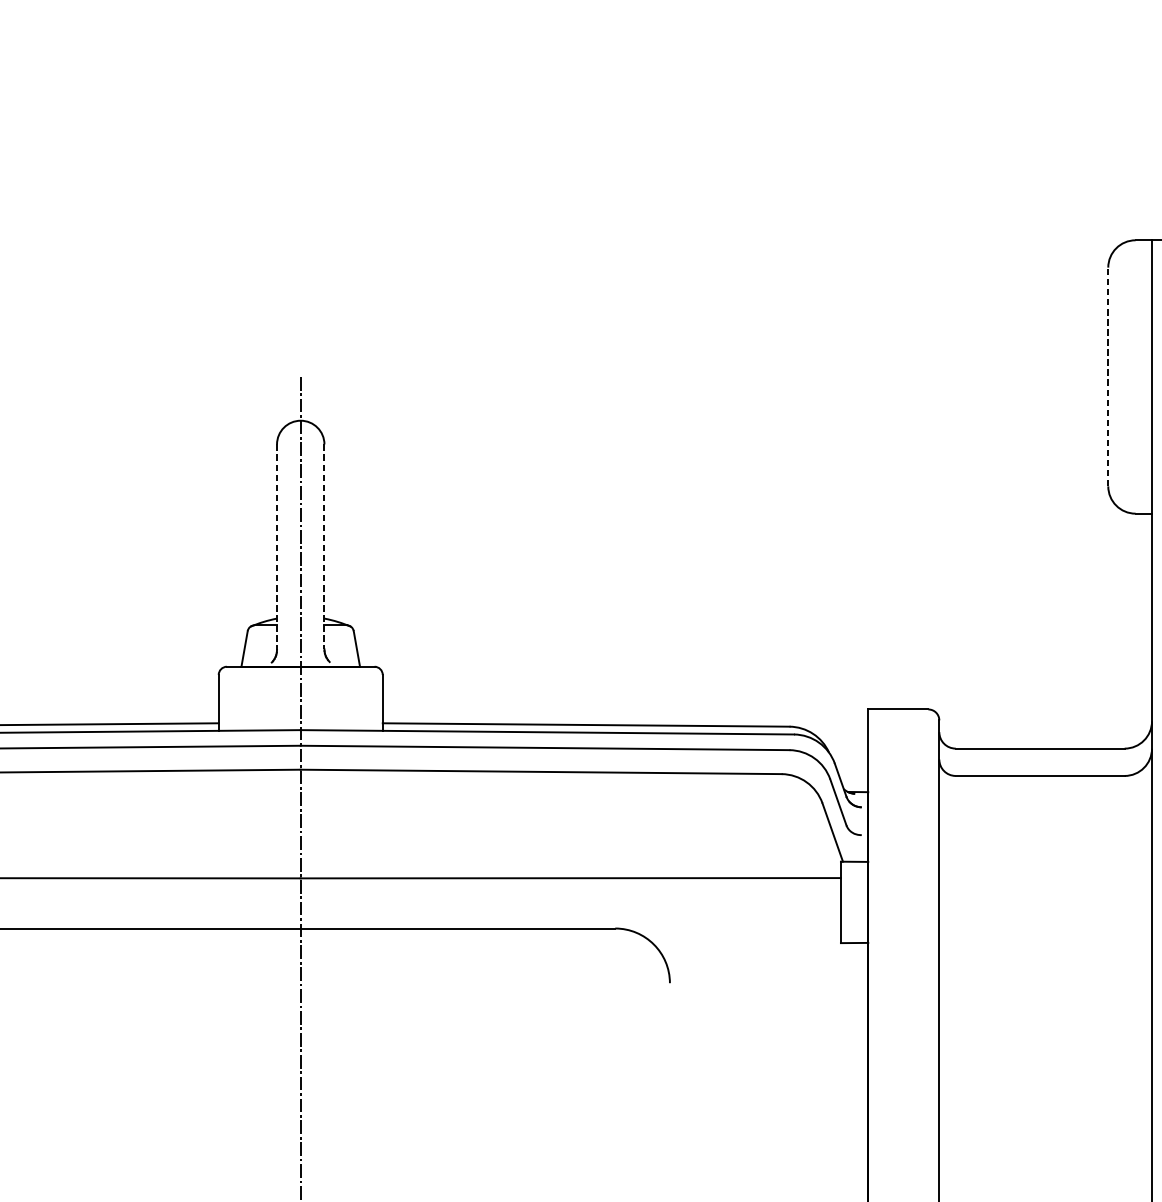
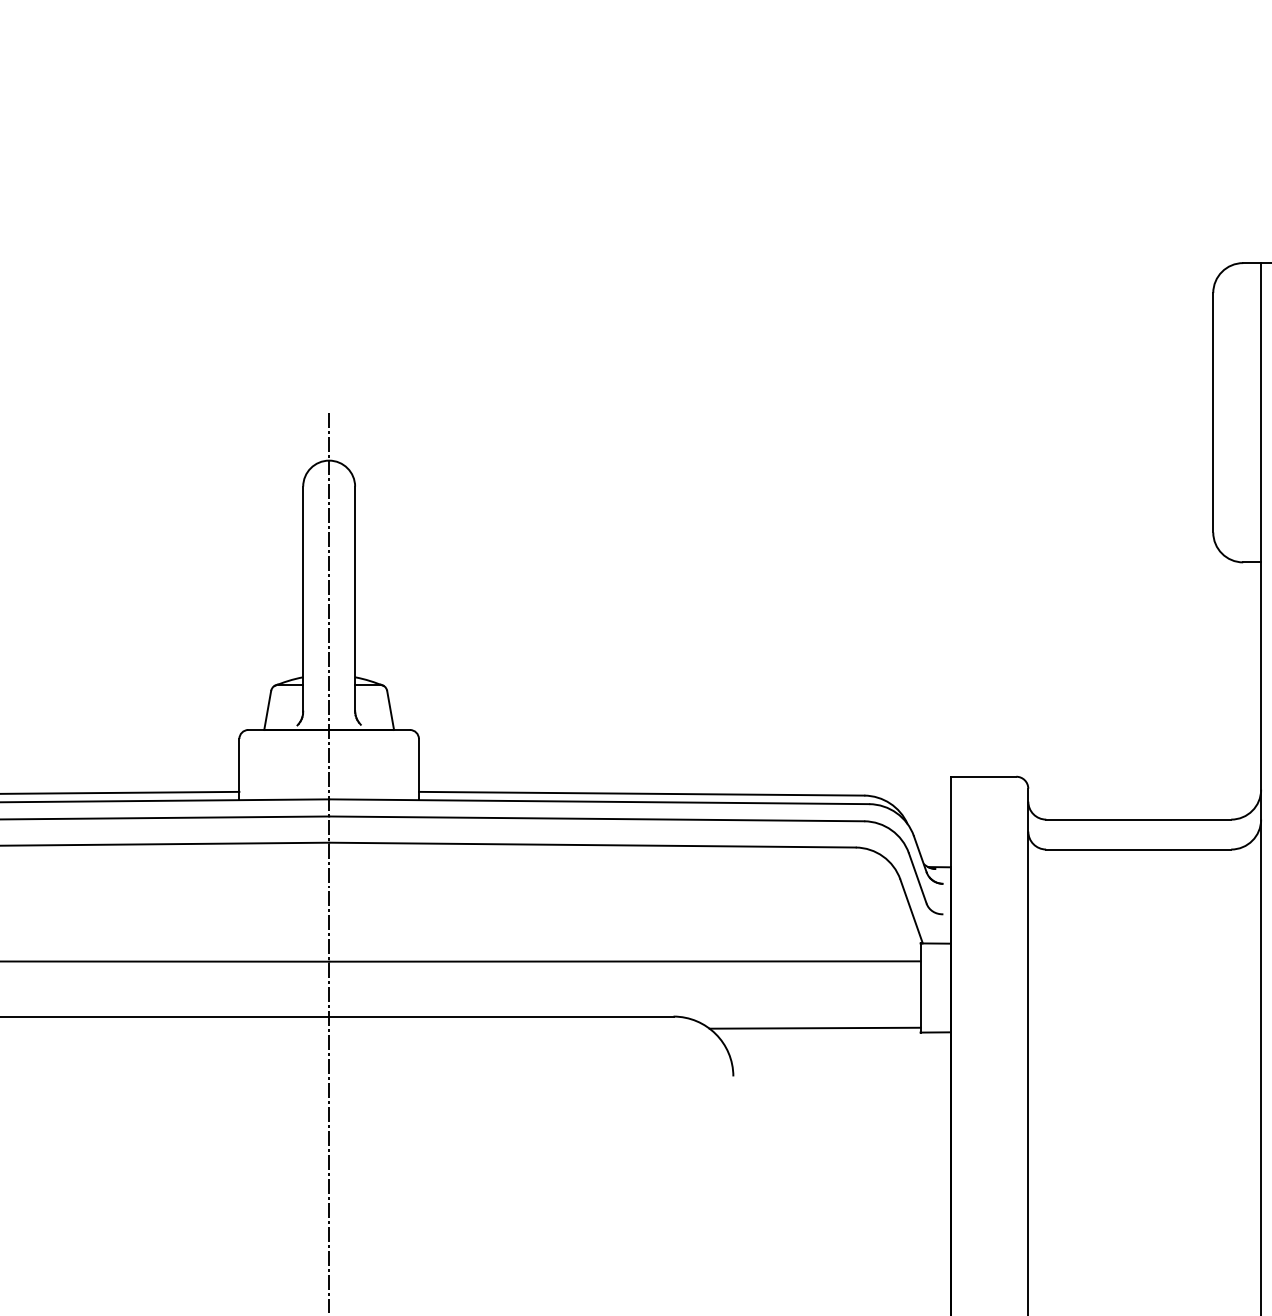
line: (1108, 376) -> (1213, 412), dashed -> solid
line: (277, 547) -> (303, 599), dashed -> solid
line: (324, 547) -> (355, 599), dashed -> solid
line: (744, 938) -> (814, 1027), added

